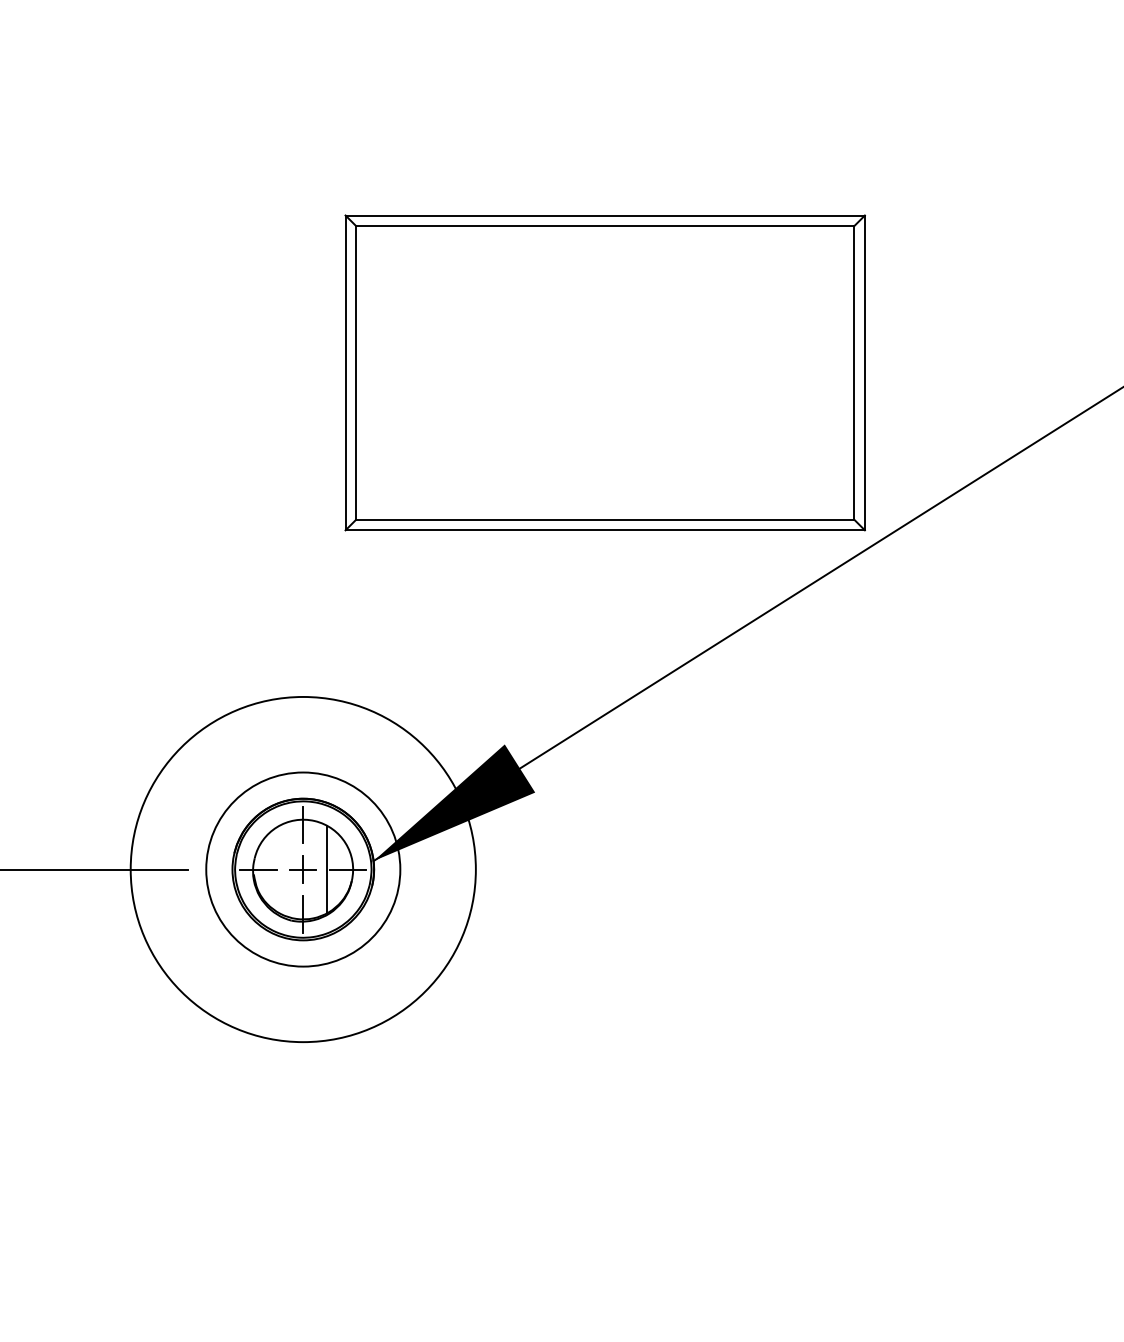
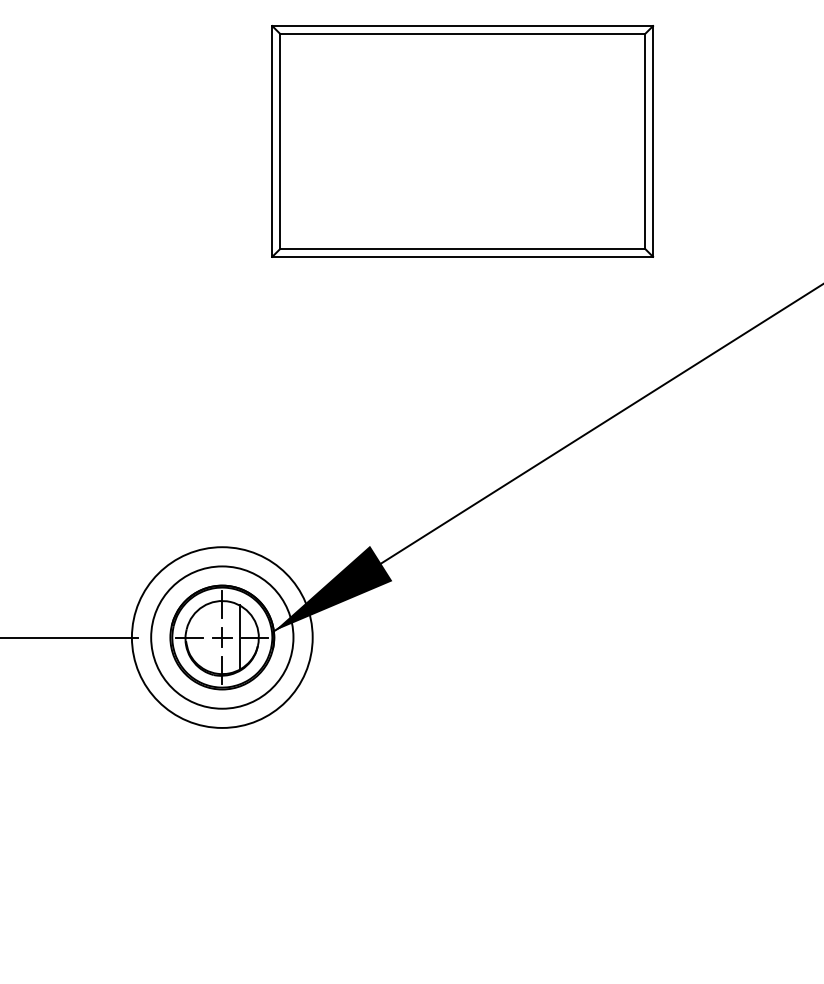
part: (604, 372) -> (462, 141), moved
circle: (302, 869) -> (221, 637), size x0.71

